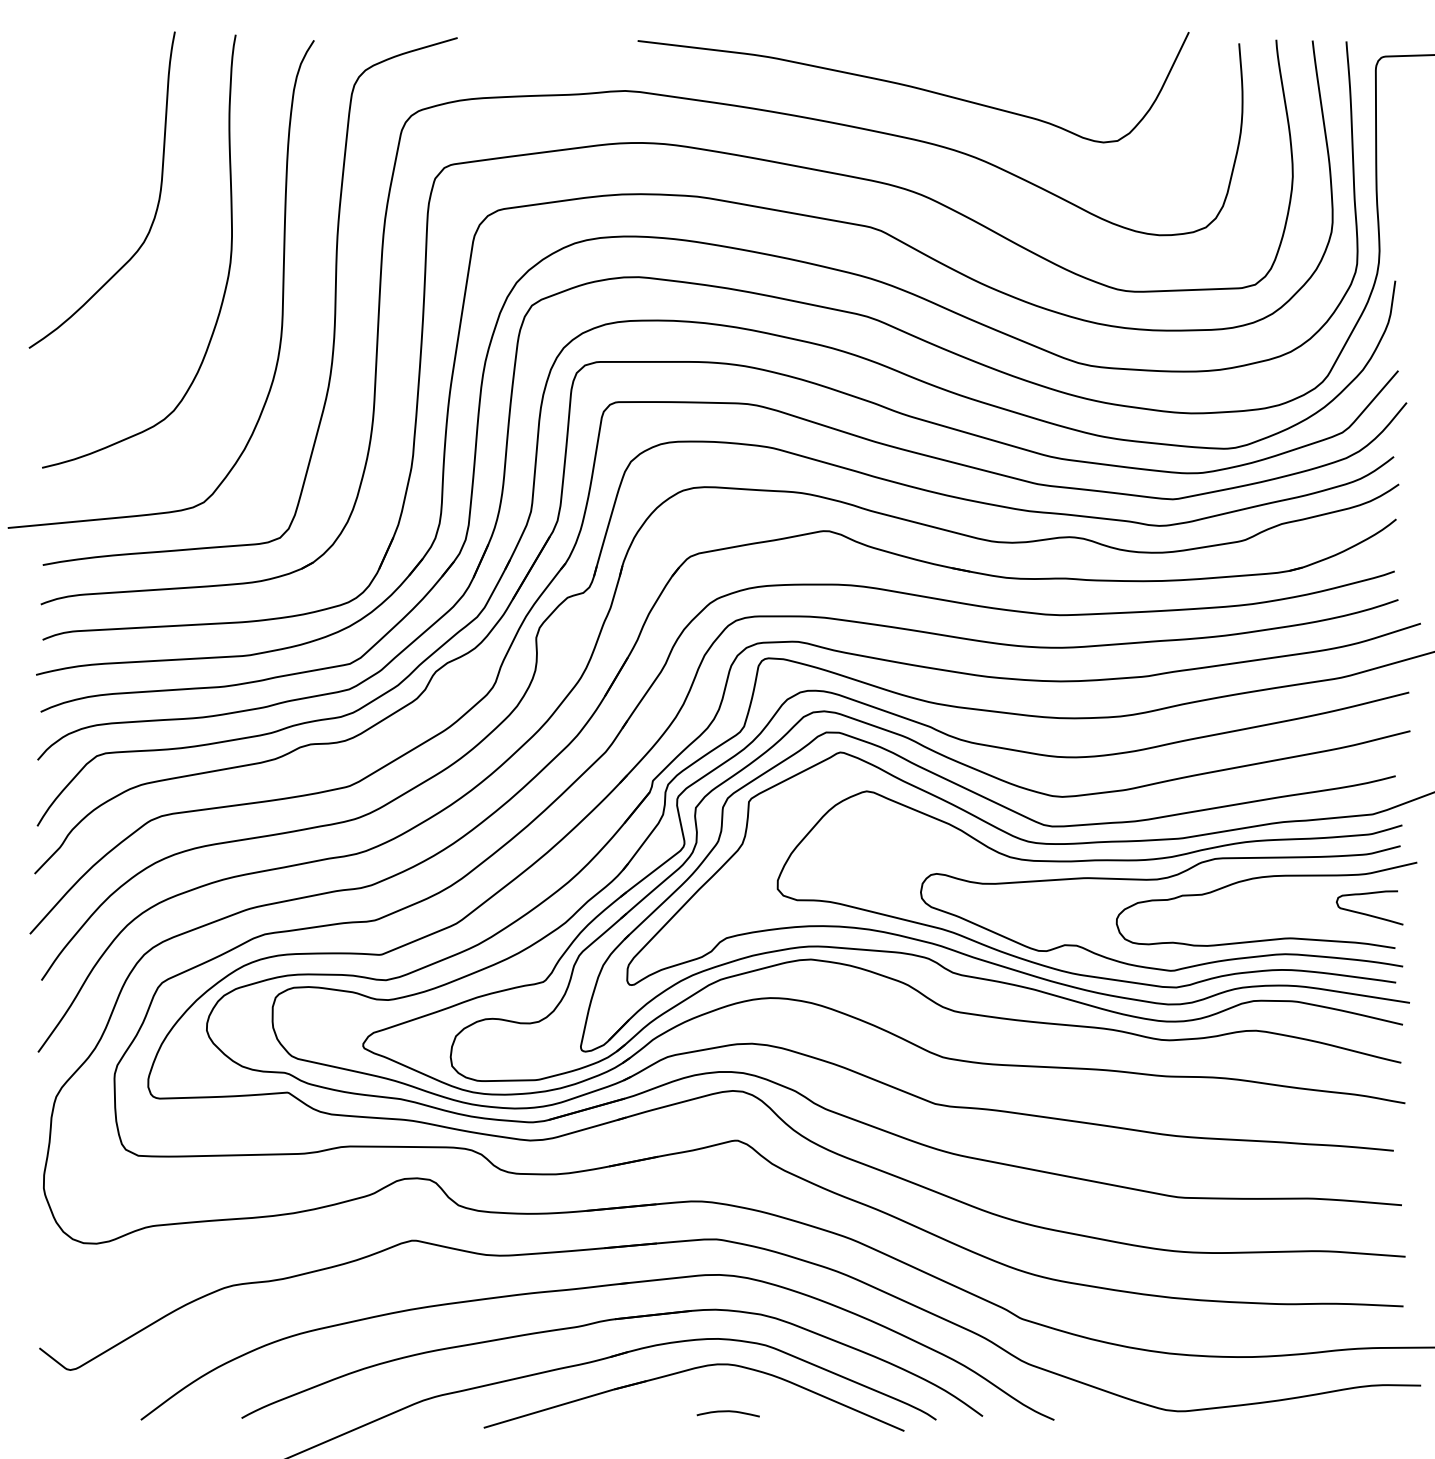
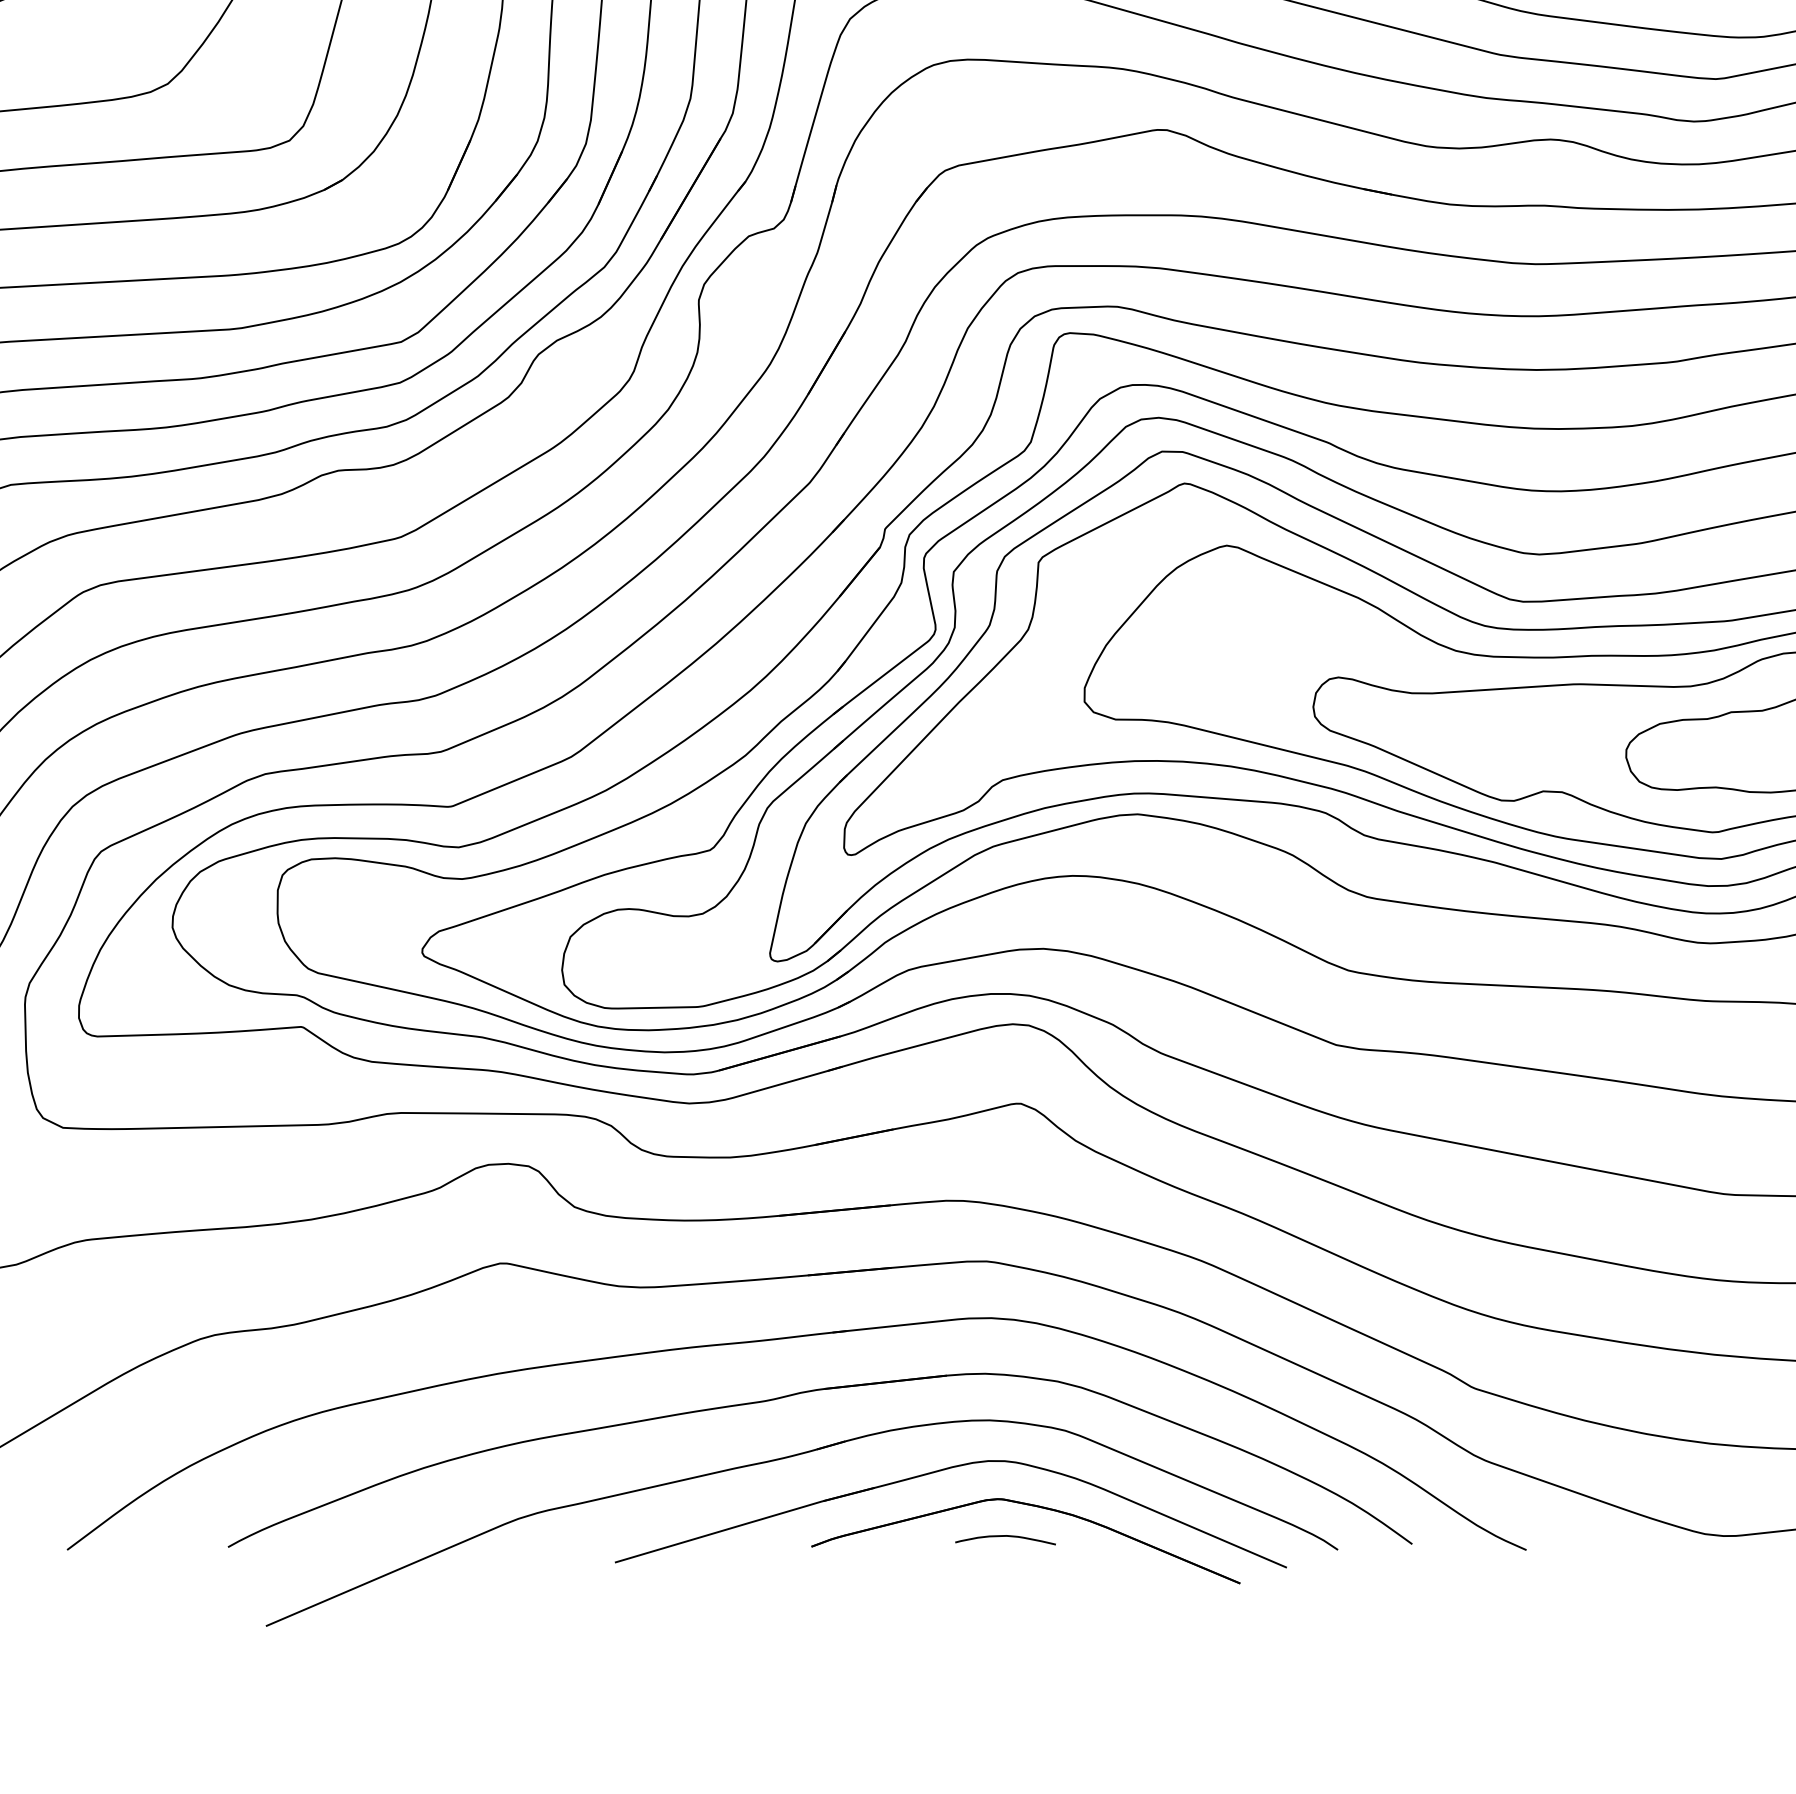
part: (745, 1393) -> (1033, 1507), added

